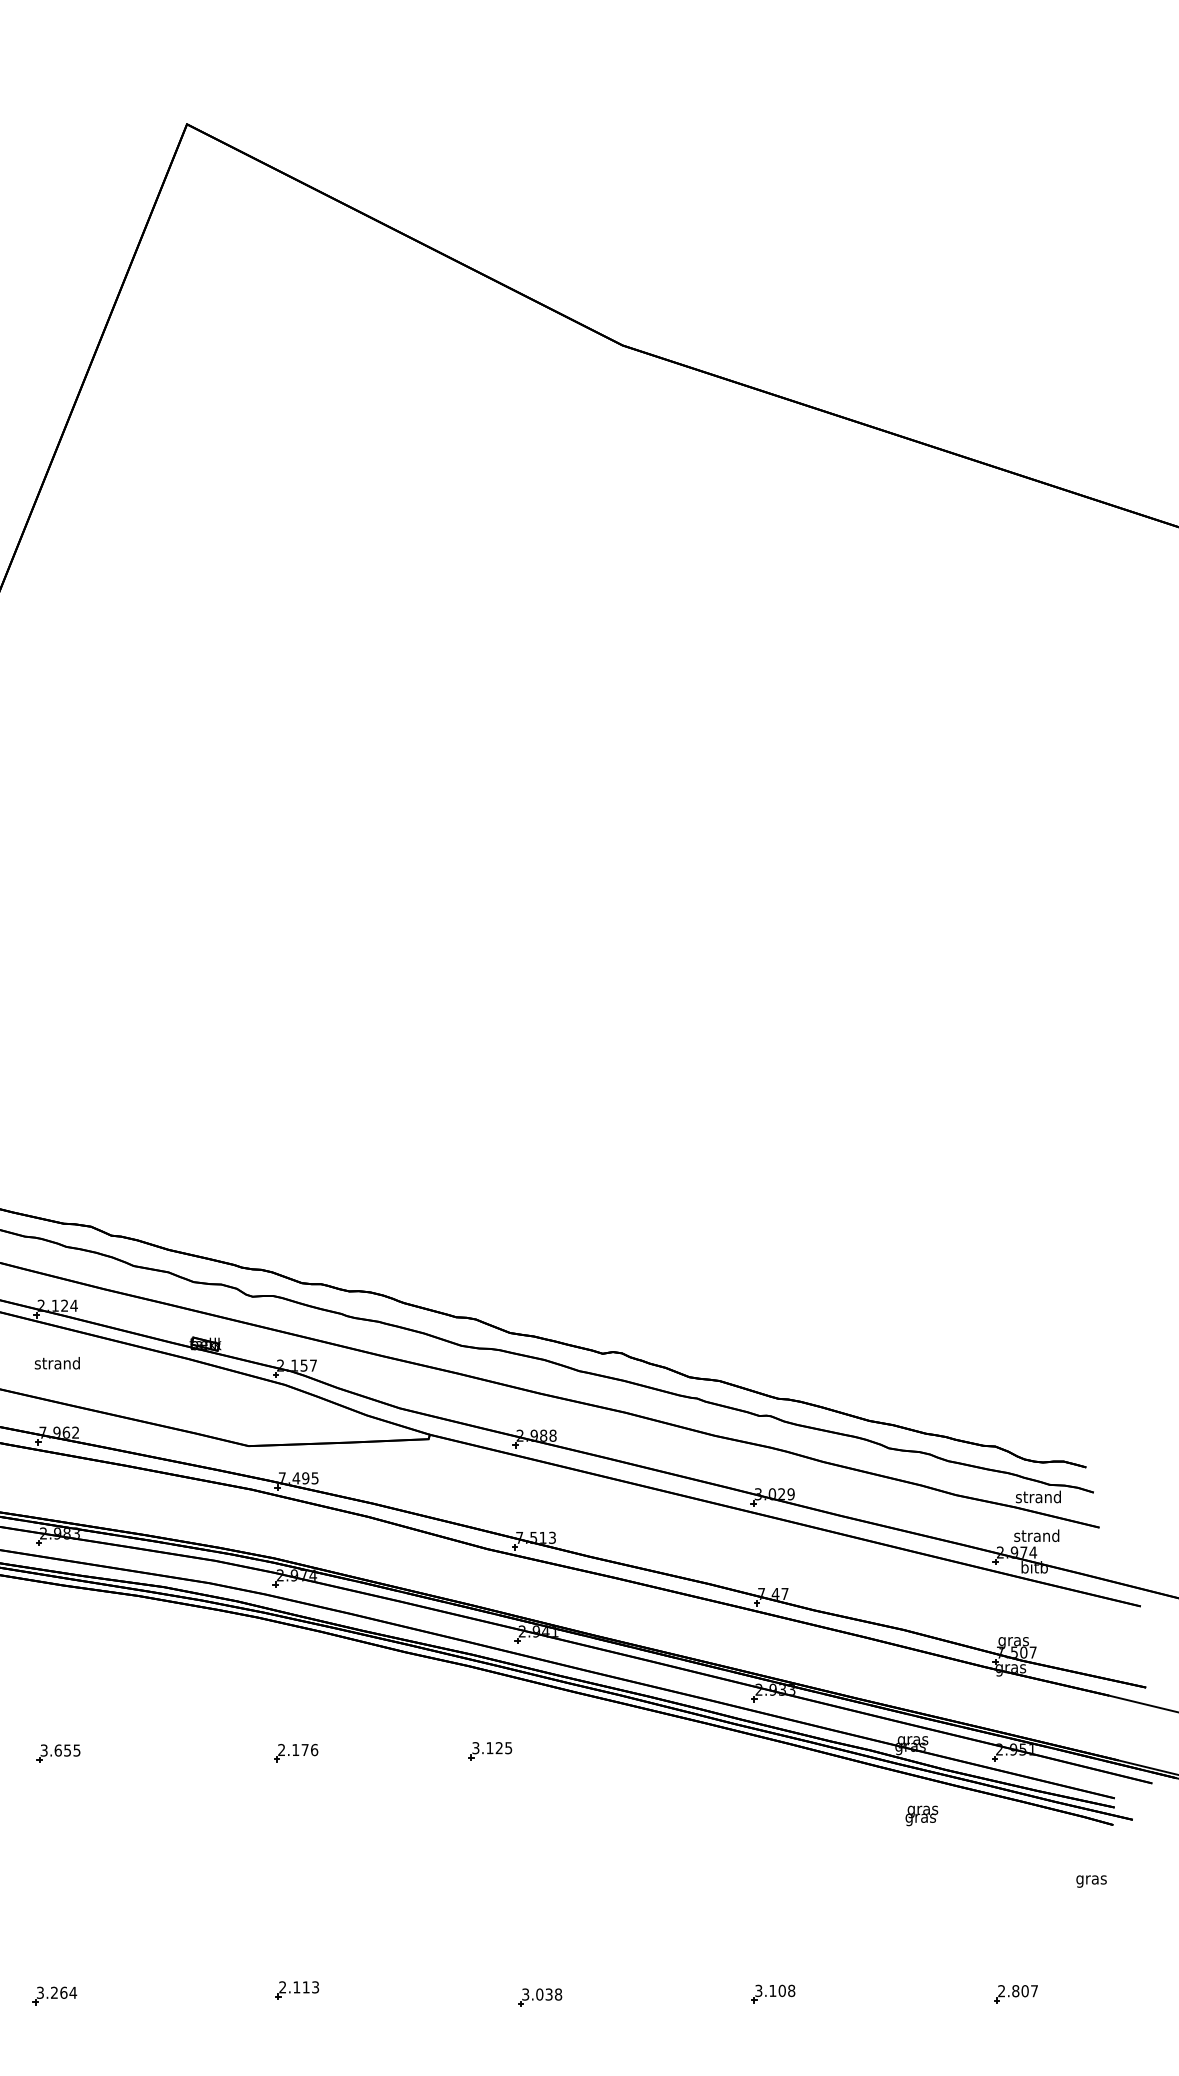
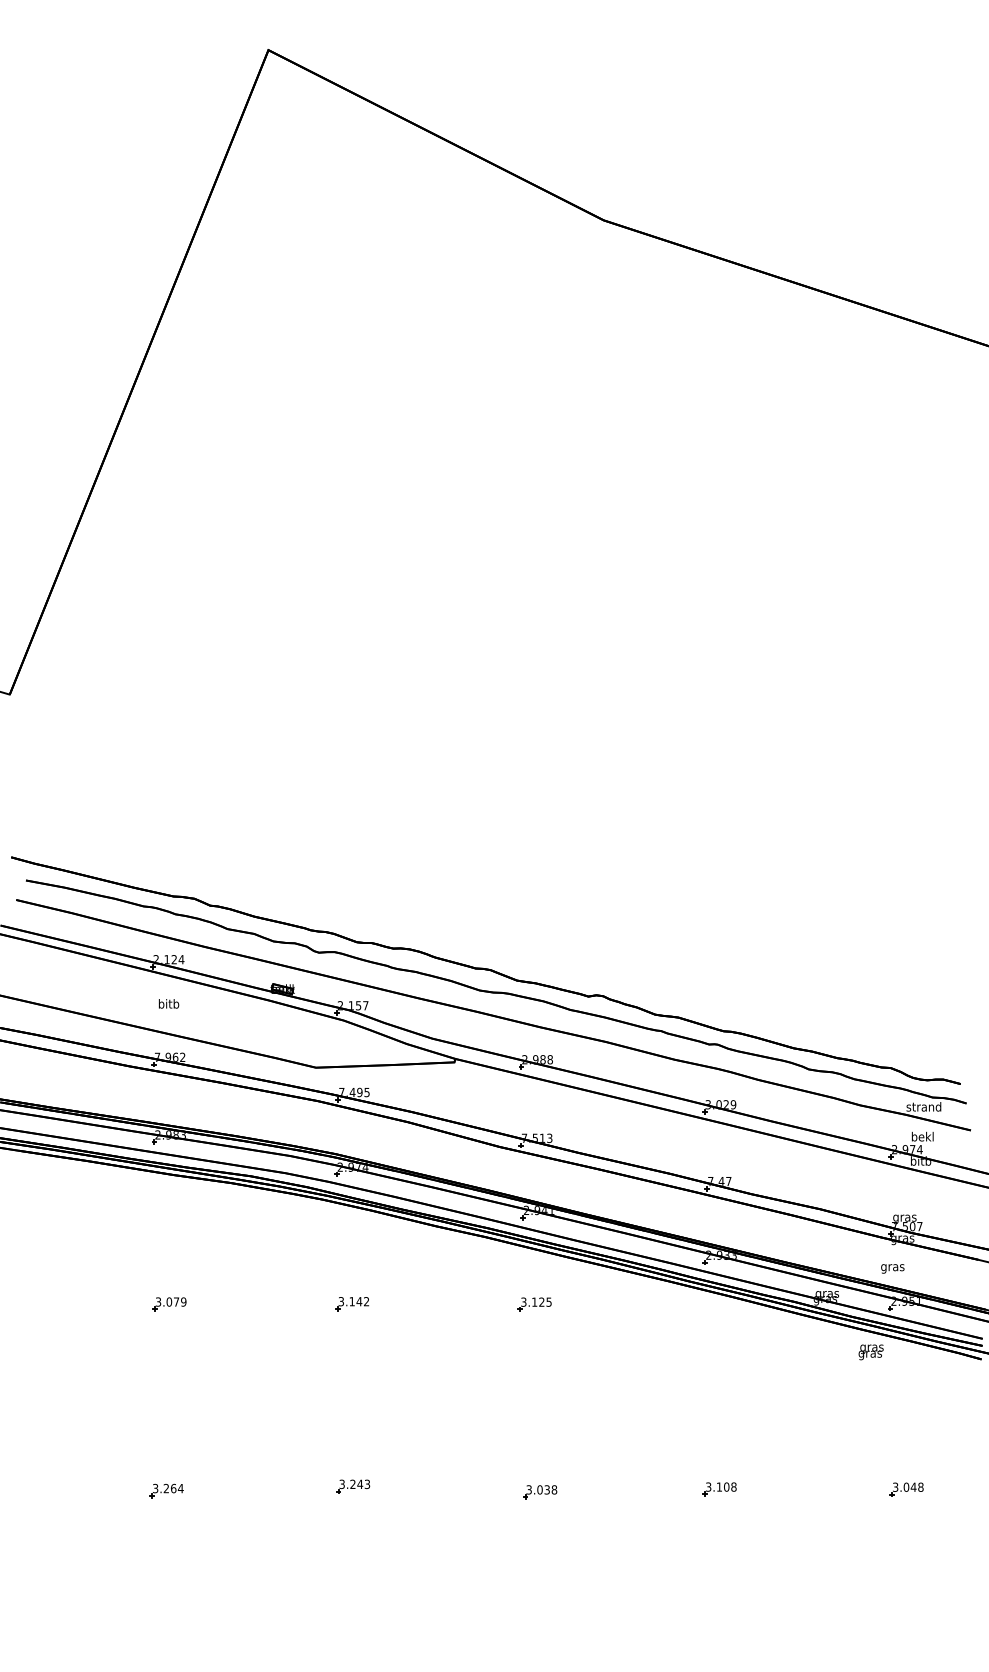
text: (57, 1362) -> (168, 1003), strand -> bitb
text: (1036, 1535) -> (922, 1136), strand -> bekl
text: (67, 1749) -> (176, 1301), 3.655 -> 3.079
text: (297, 1749) -> (353, 1301), 2.176 -> 3.142
part: (489, 1751) -> (534, 1304), moved
text: (921, 1816) -> (870, 1352), moved
text: (1091, 1881) -> (892, 1268), moved
text: (294, 1987) -> (351, 1484), 2.113 -> 3.243
text: (1018, 1990) -> (908, 1486), 2.807 -> 3.048

